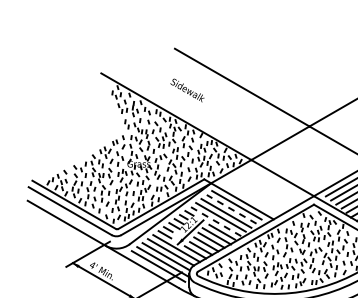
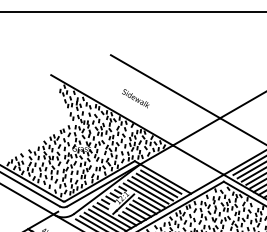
text: (187, 90) -> (135, 98), moved
line: (231, 209) -> (156, 185), dashed -> solid
line: (215, 221) -> (143, 195), dashed -> solid

